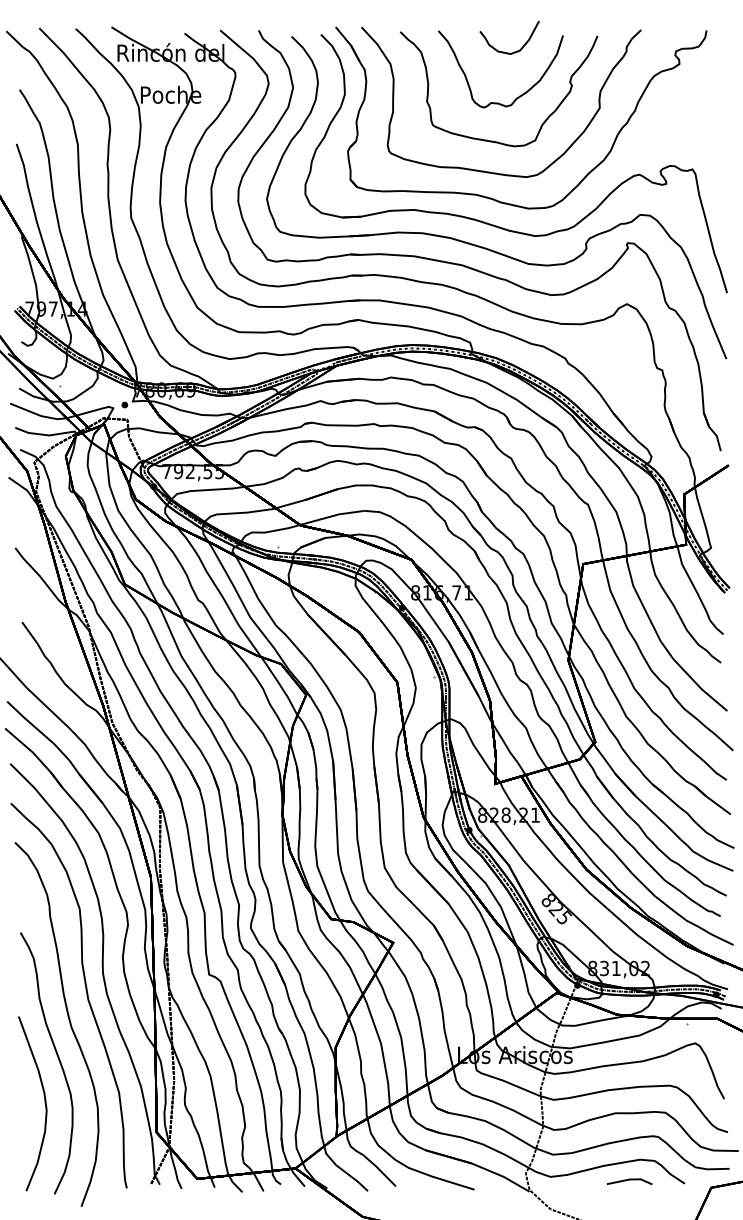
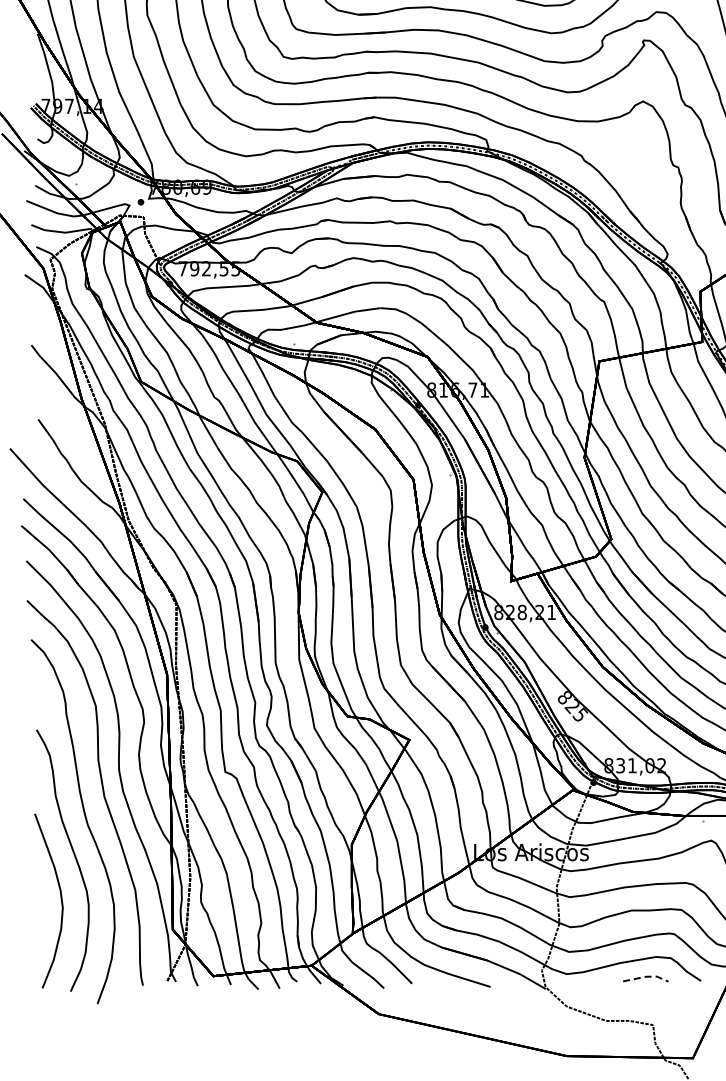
line: (630, 1179) -> (646, 976), solid -> dashed

